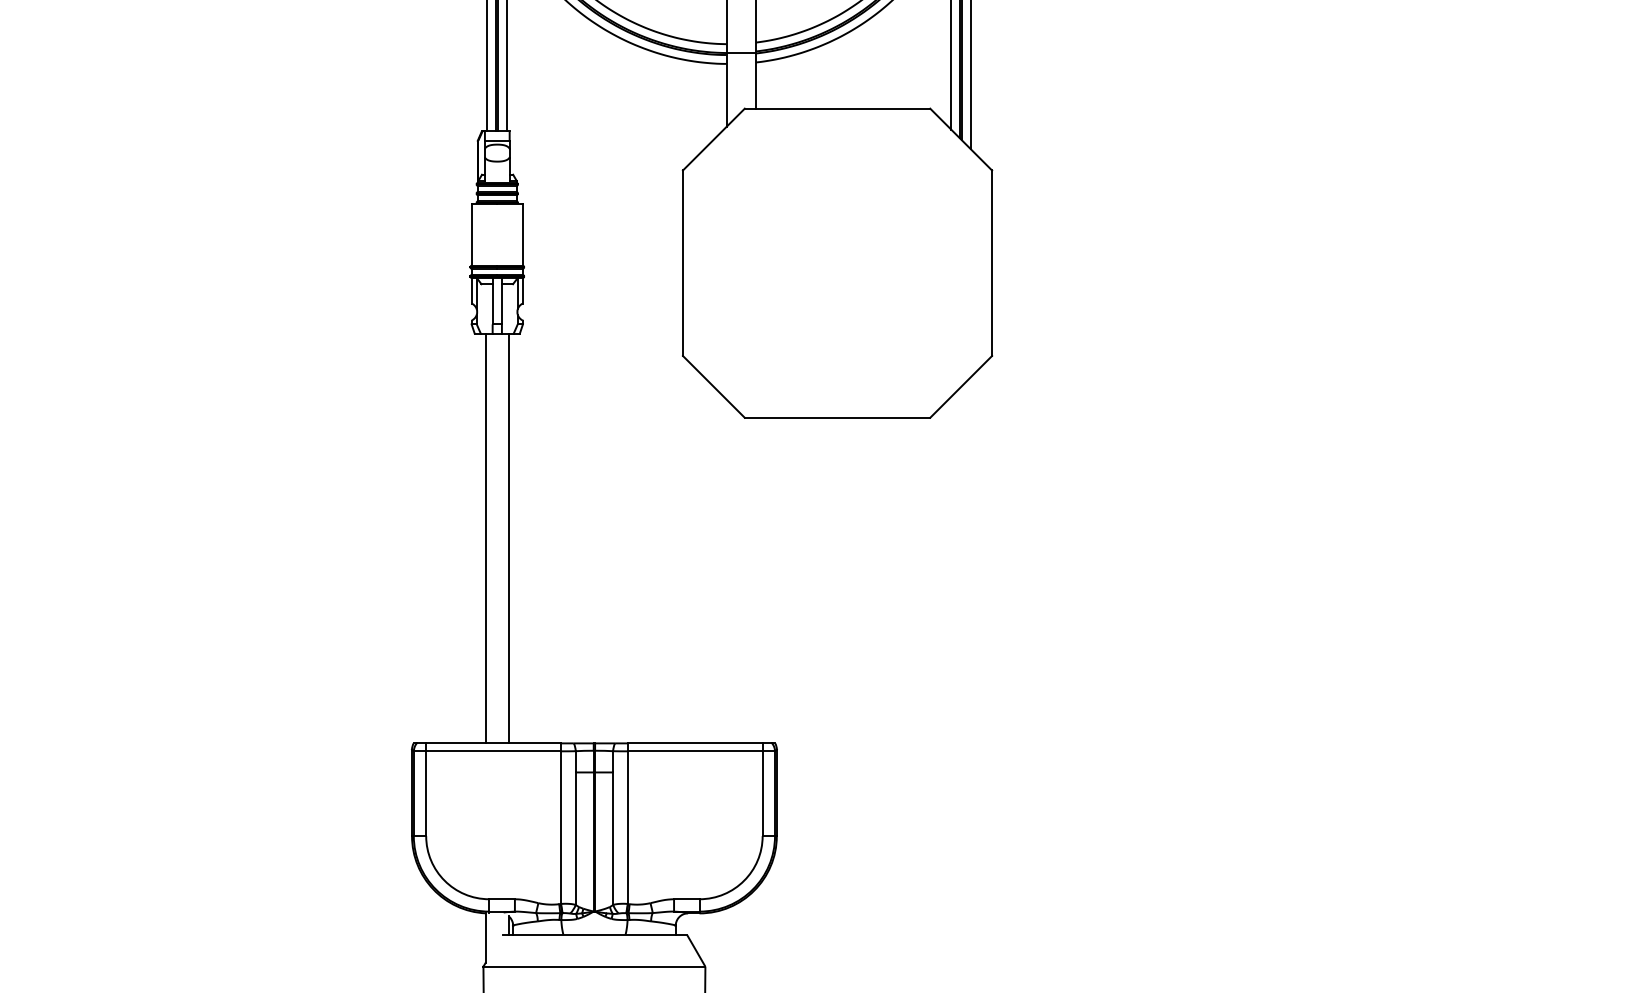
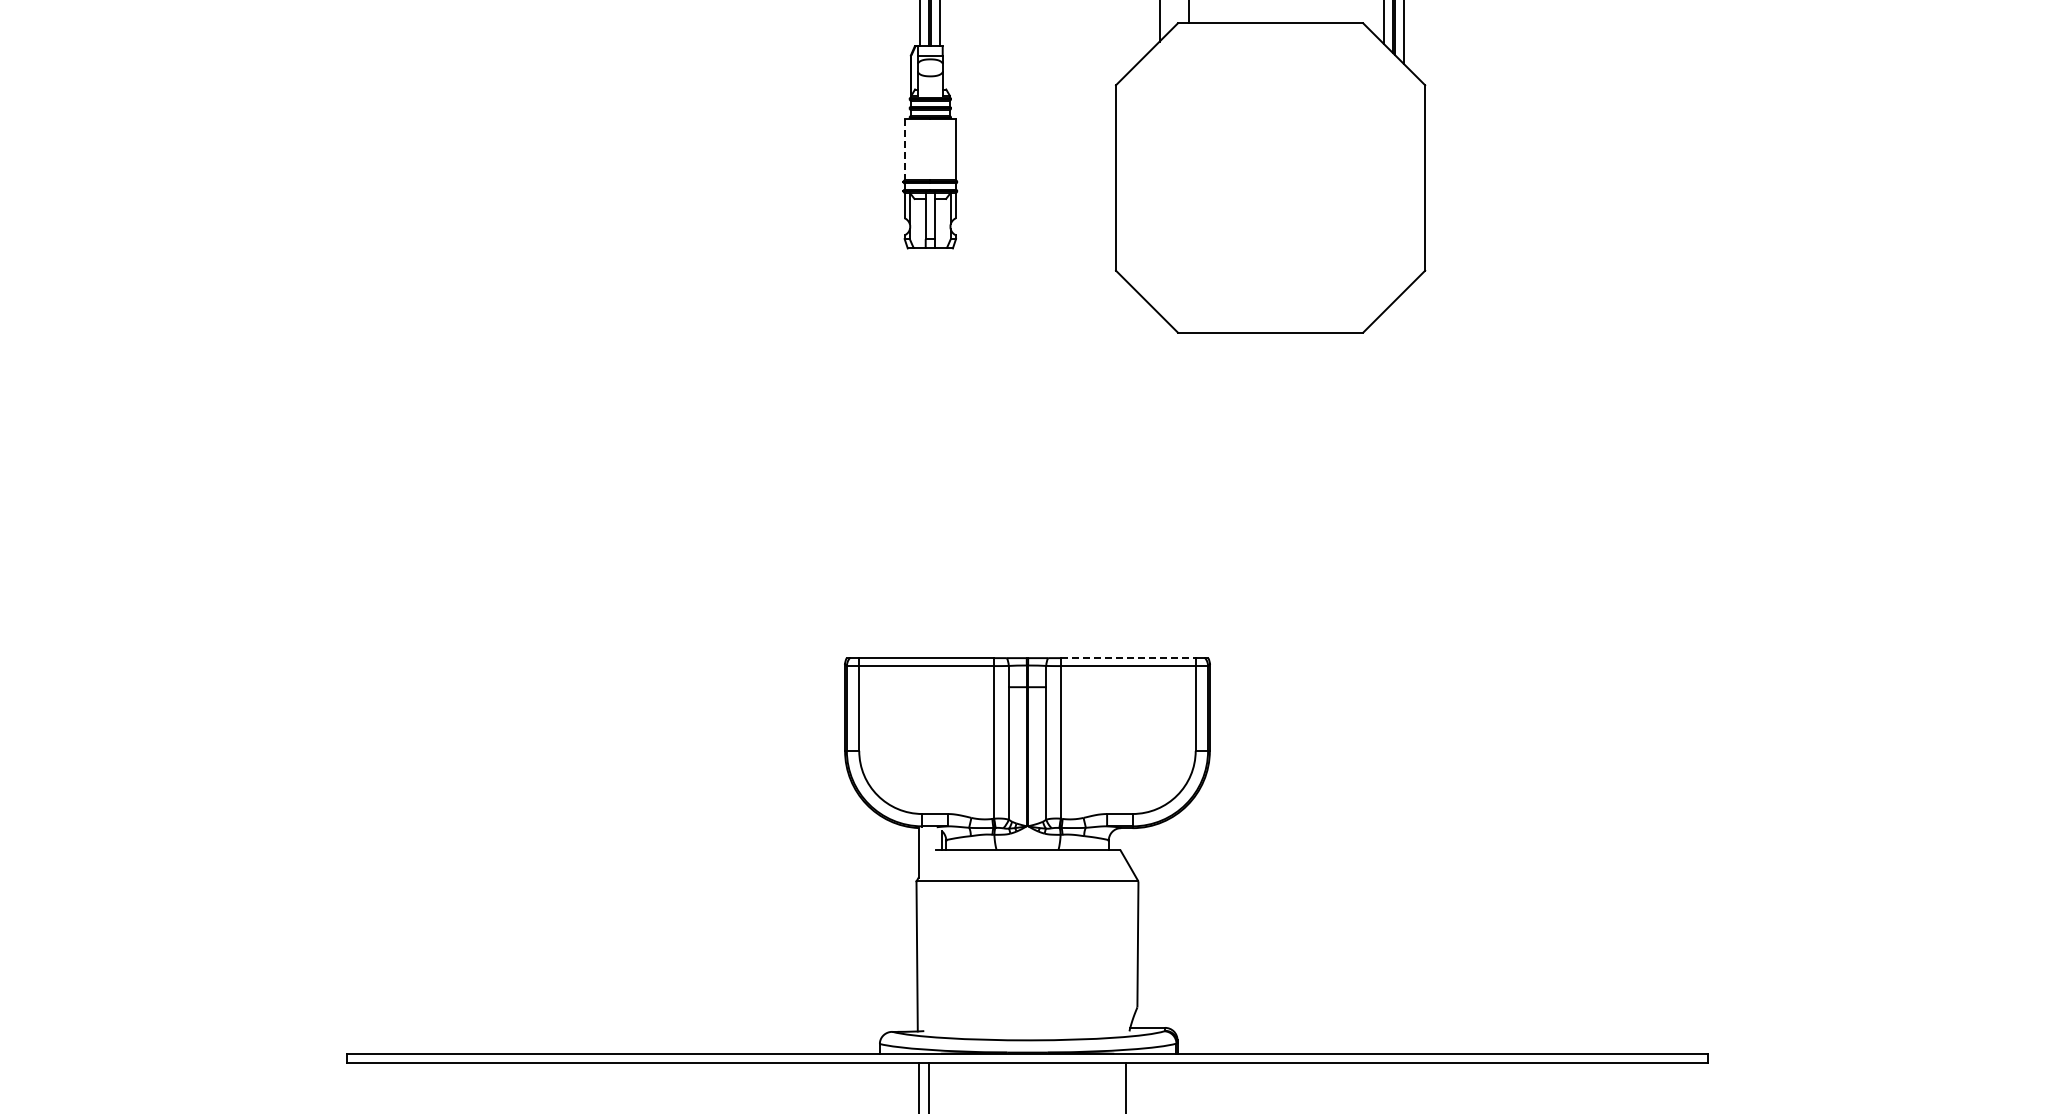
line: (471, 234) -> (904, 149), solid -> dashed
line: (485, 538) -> (918, 453), removed
line: (509, 538) -> (942, 453), removed
line: (695, 743) -> (1128, 658), solid -> dashed

